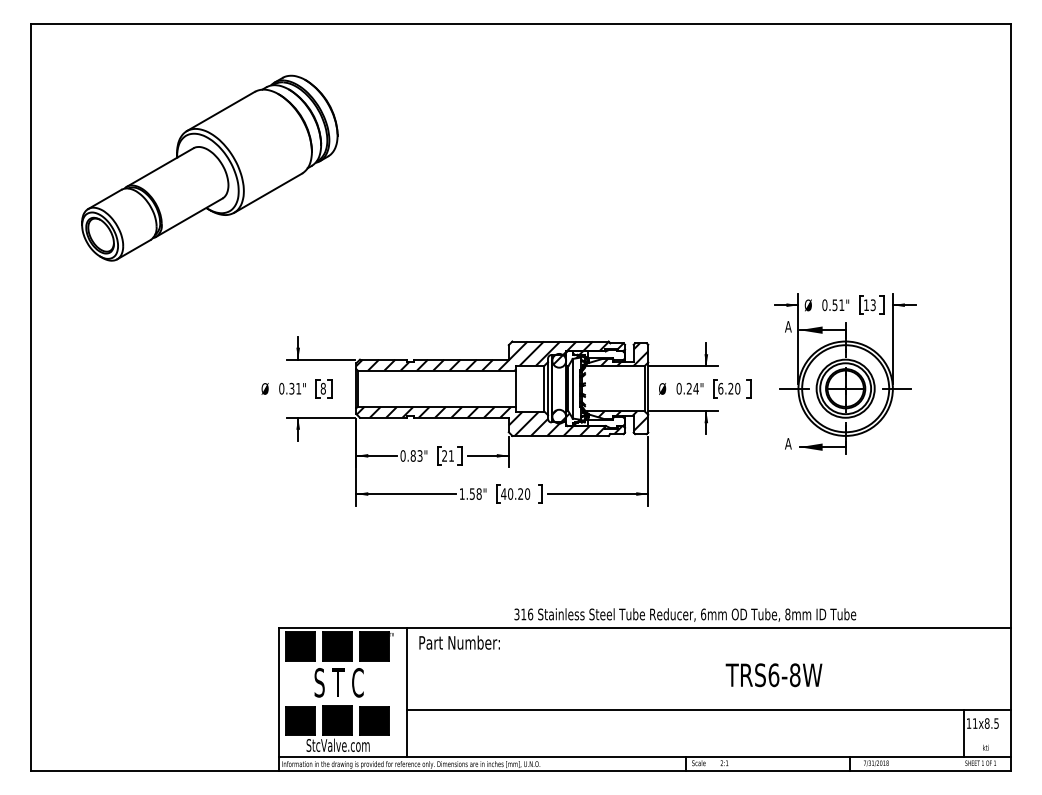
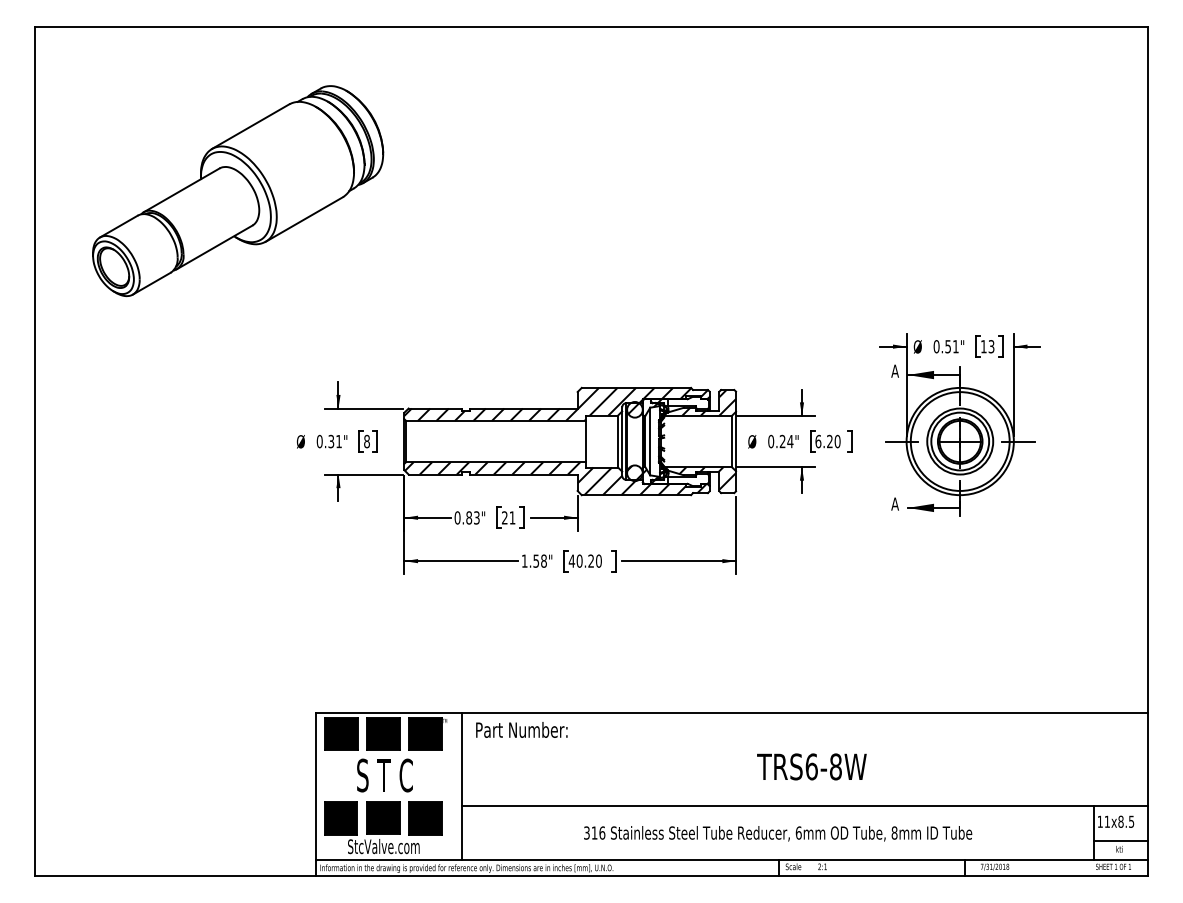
text: (685, 614) -> (778, 833), moved
text: (773, 675) -> (811, 767), moved
line: (986, 740) -> (1120, 841), added

